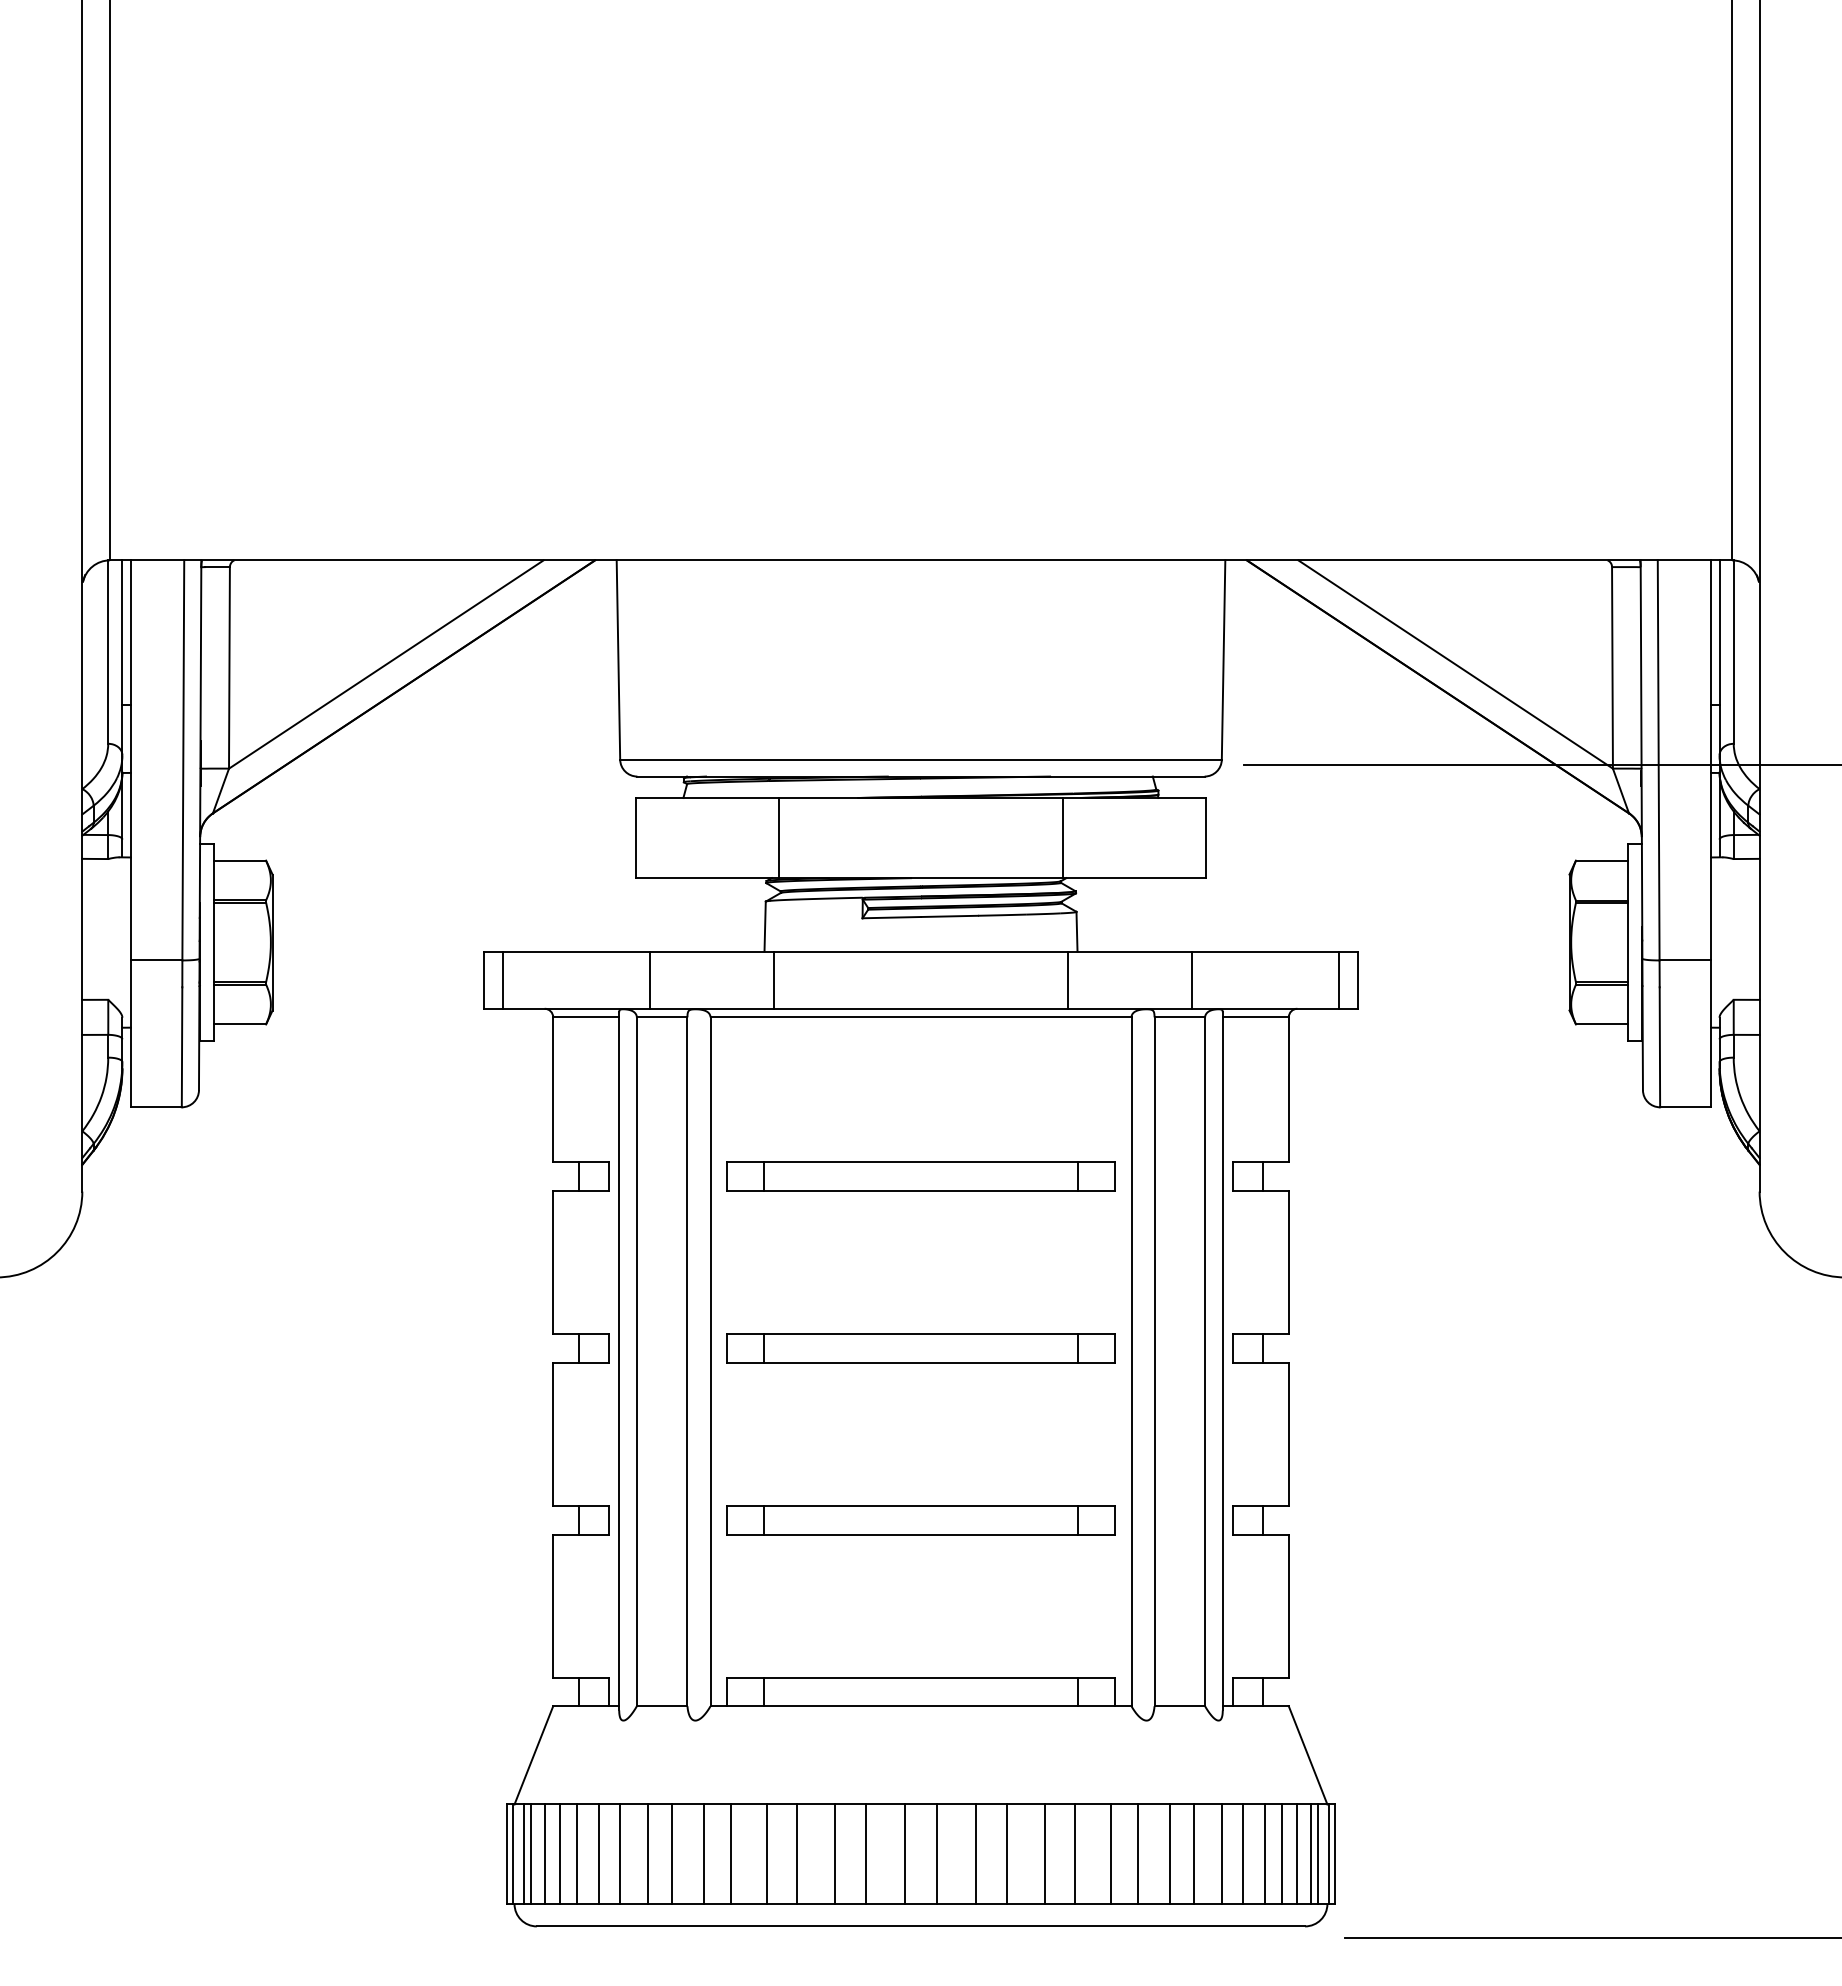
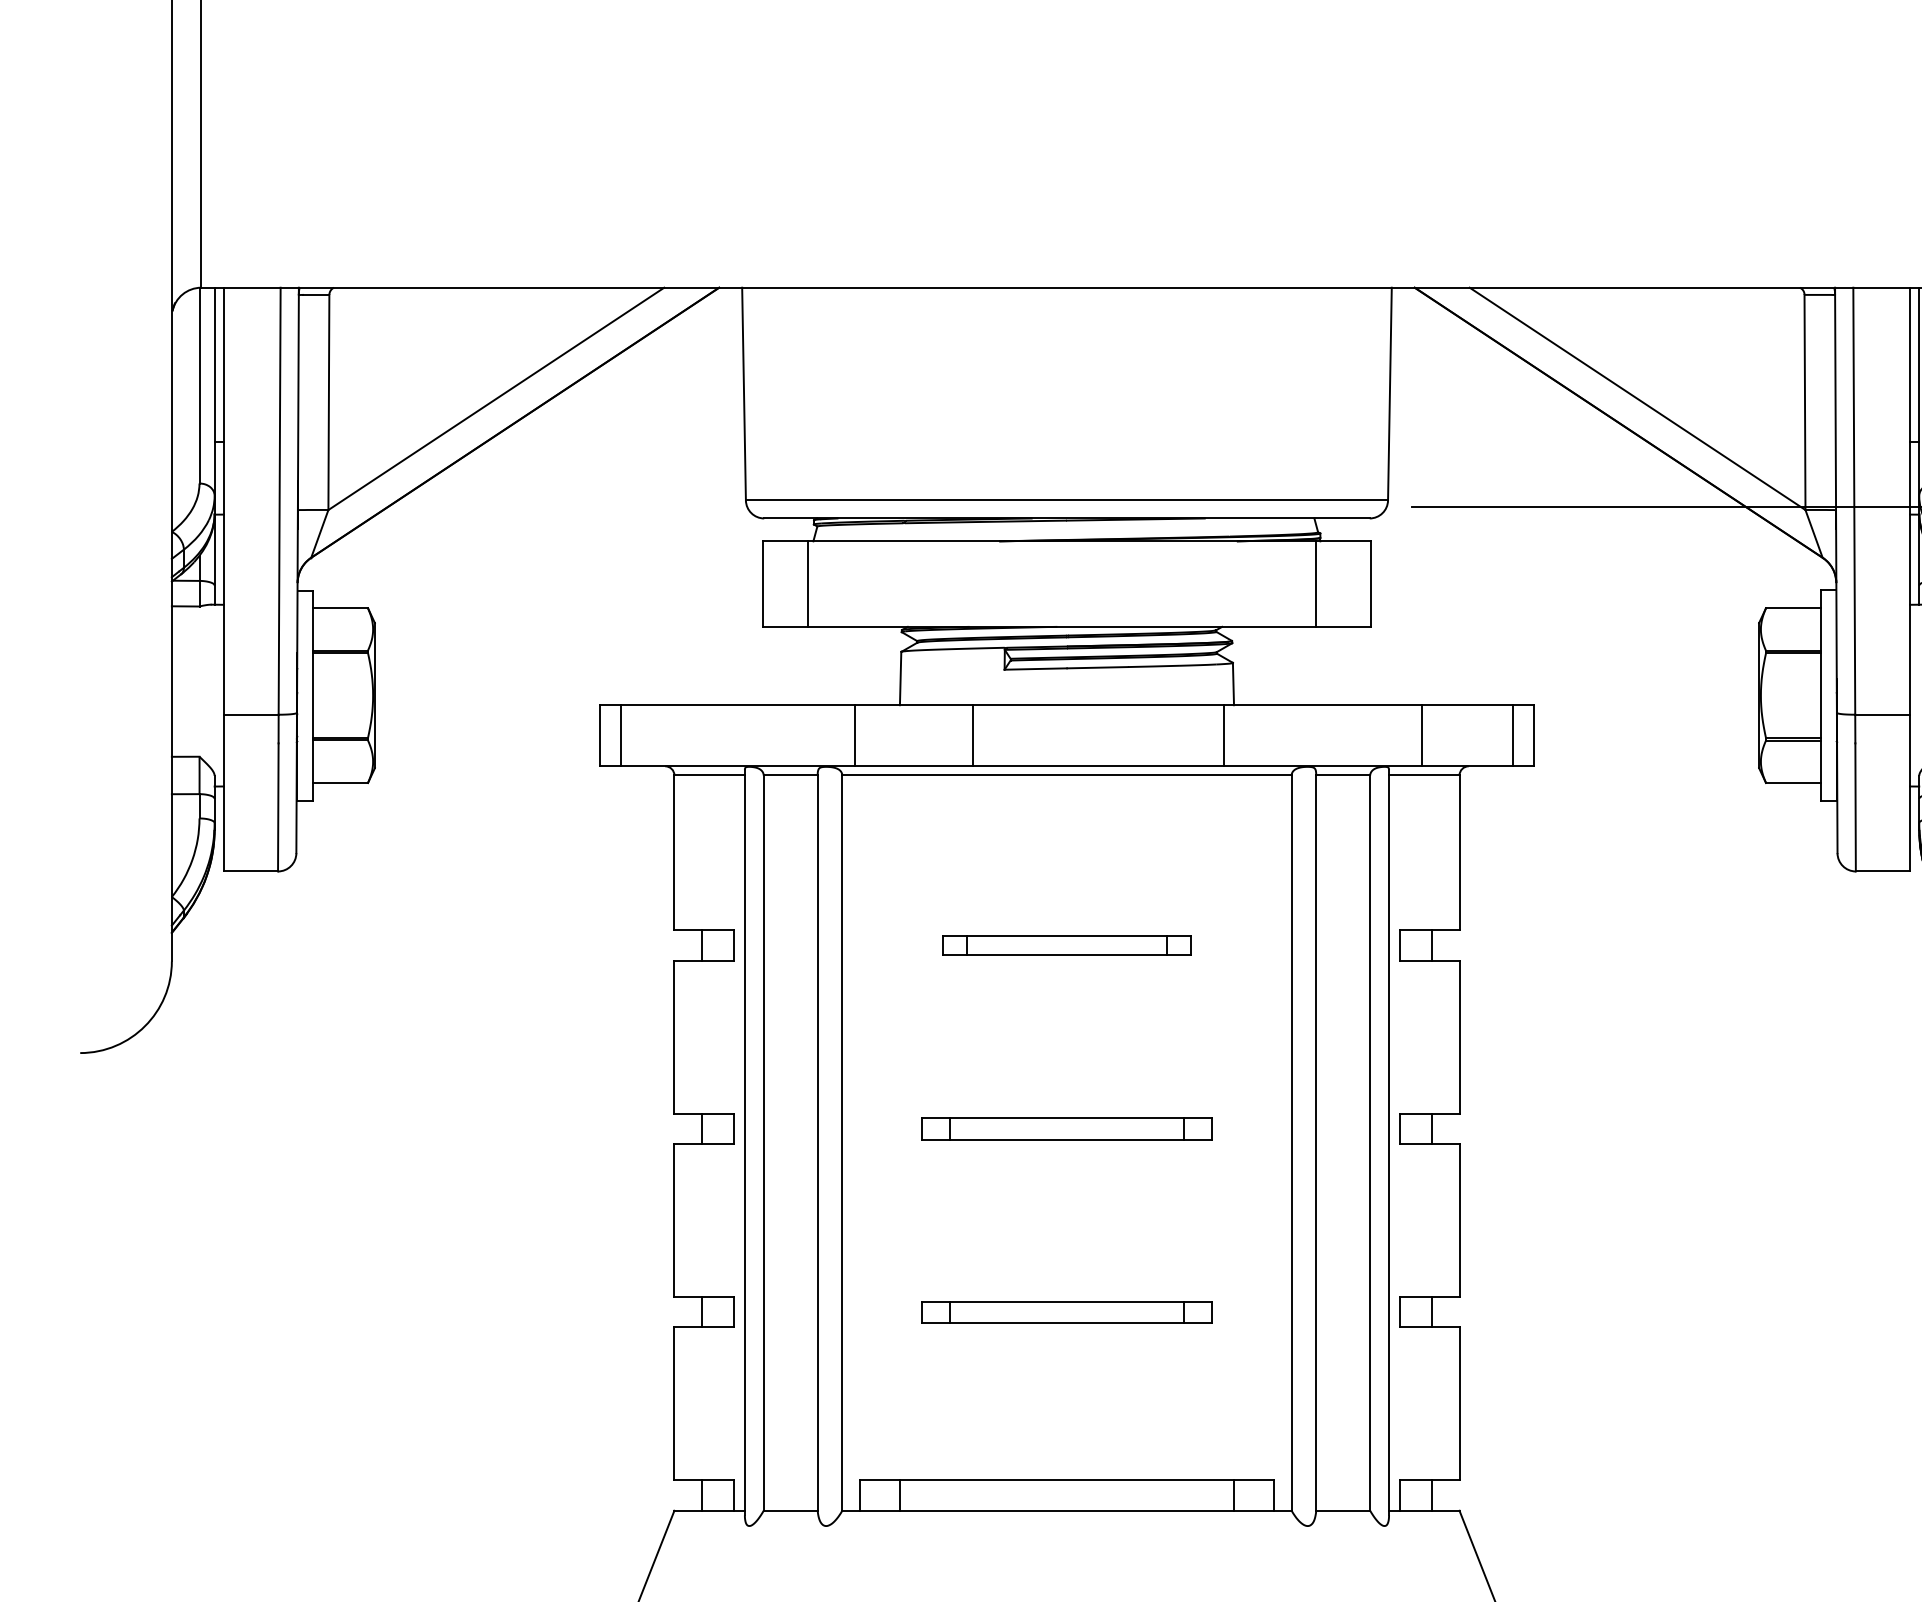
line: (778, 838) -> (808, 584), moved
line: (1063, 838) -> (1316, 584), moved
line: (649, 979) -> (854, 735), moved
line: (773, 979) -> (972, 735), moved
line: (1192, 979) -> (1422, 735), moved
part: (920, 1176) -> (1066, 945), size x0.6
part: (920, 1348) -> (1066, 1128), size x0.7
part: (920, 1520) -> (1066, 1312), size x0.7

